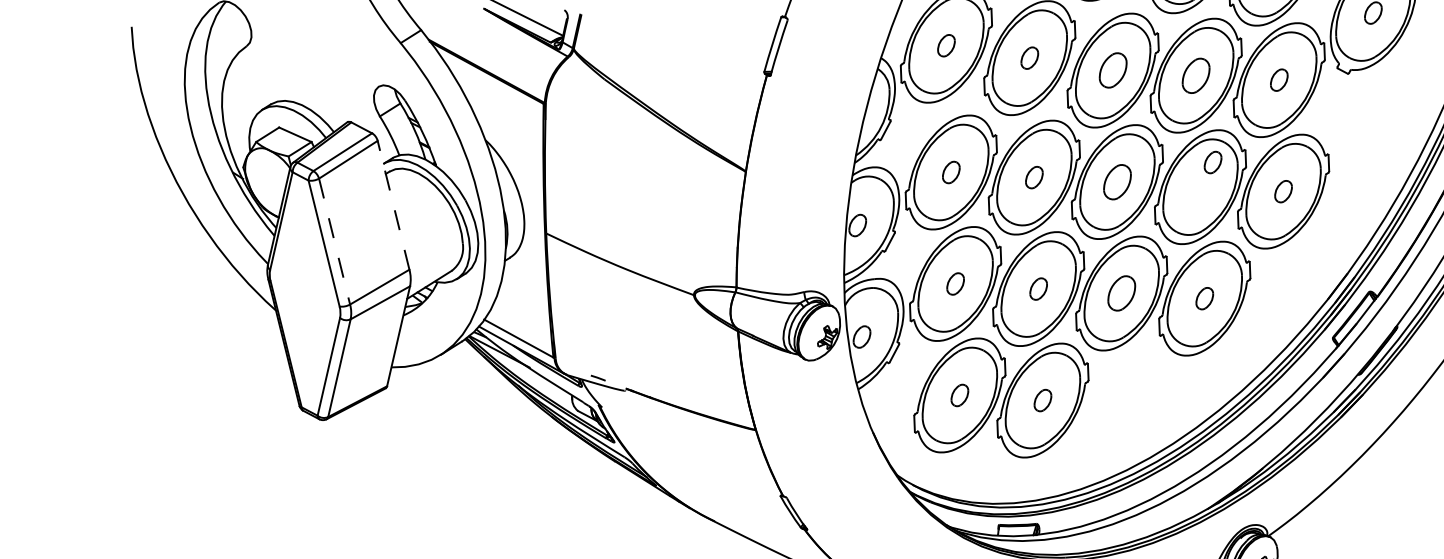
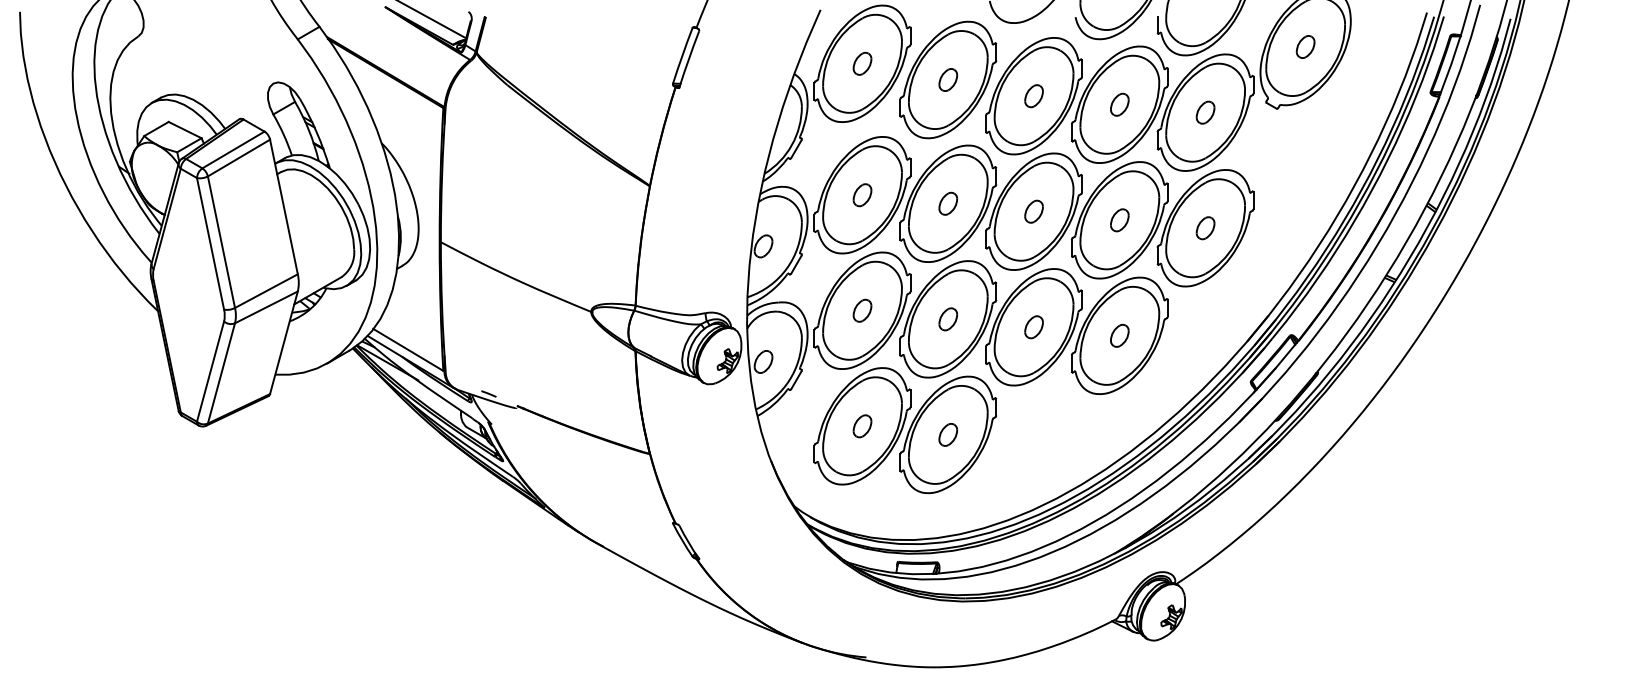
part: (1112, 70) -> (1033, 96), size x0.62
part: (1195, 75) -> (1119, 104), size x0.62
part: (1212, 162) -> (1119, 220), moved
part: (1116, 181) -> (1033, 211), size x0.62
line: (393, 204) -> (283, 206), dashed -> solid
line: (334, 241) -> (221, 242), dashed -> solid
part: (1121, 293) -> (1033, 327), size x0.62

